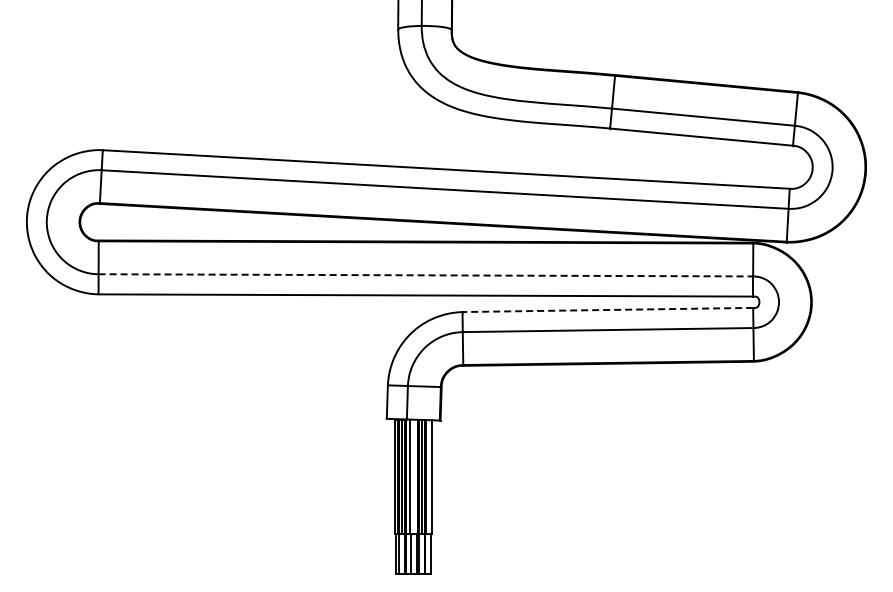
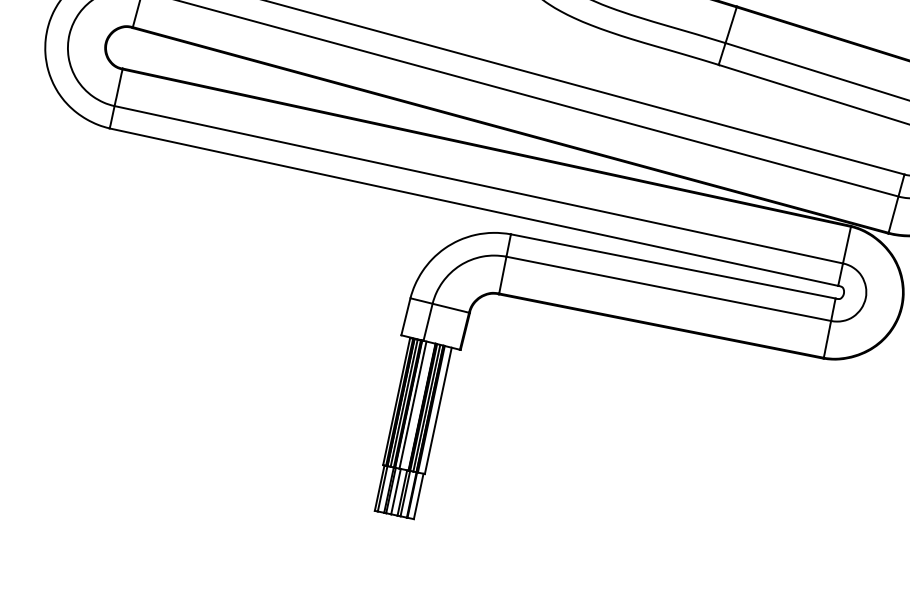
line: (426, 275) -> (479, 185), dashed -> solid
line: (607, 309) -> (672, 265), dashed -> solid

